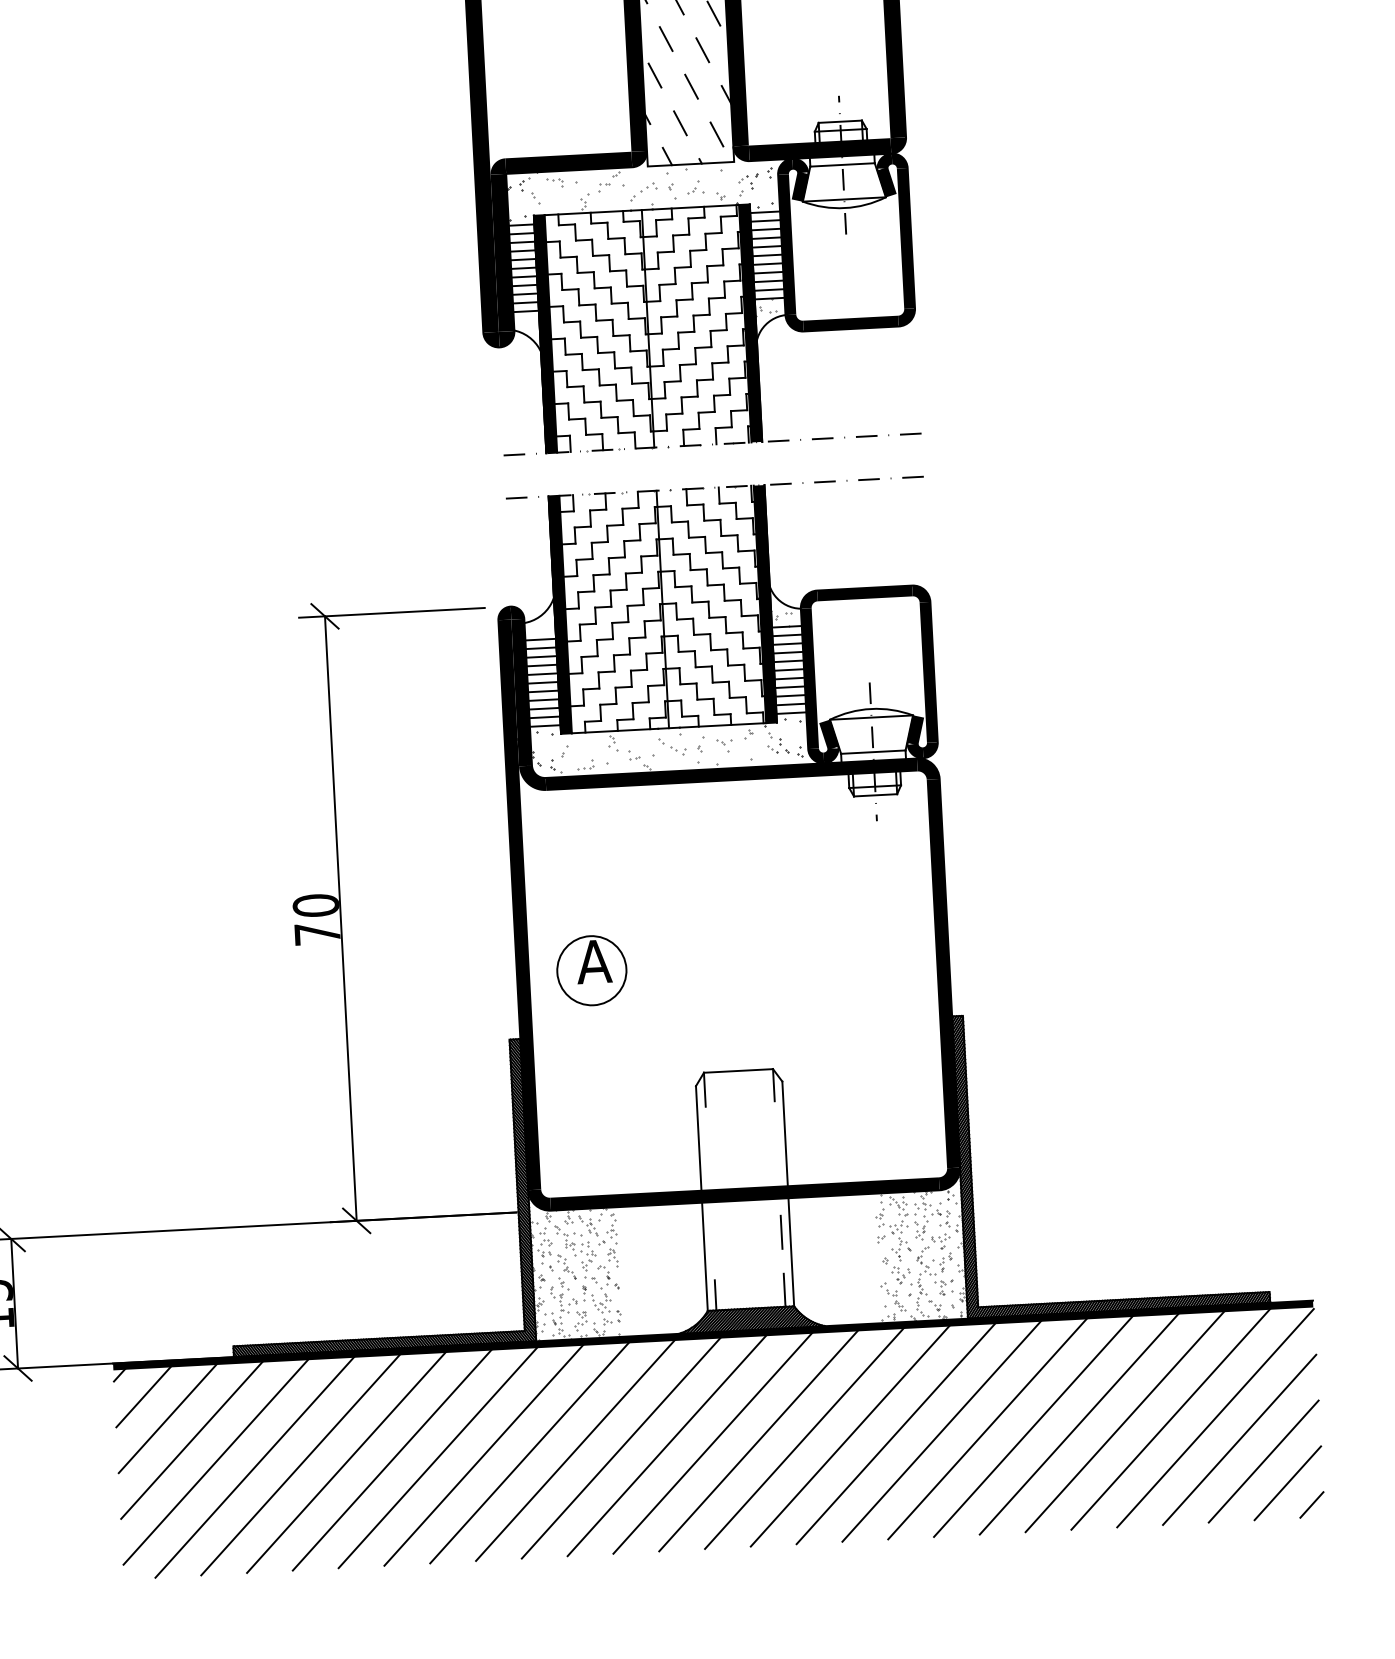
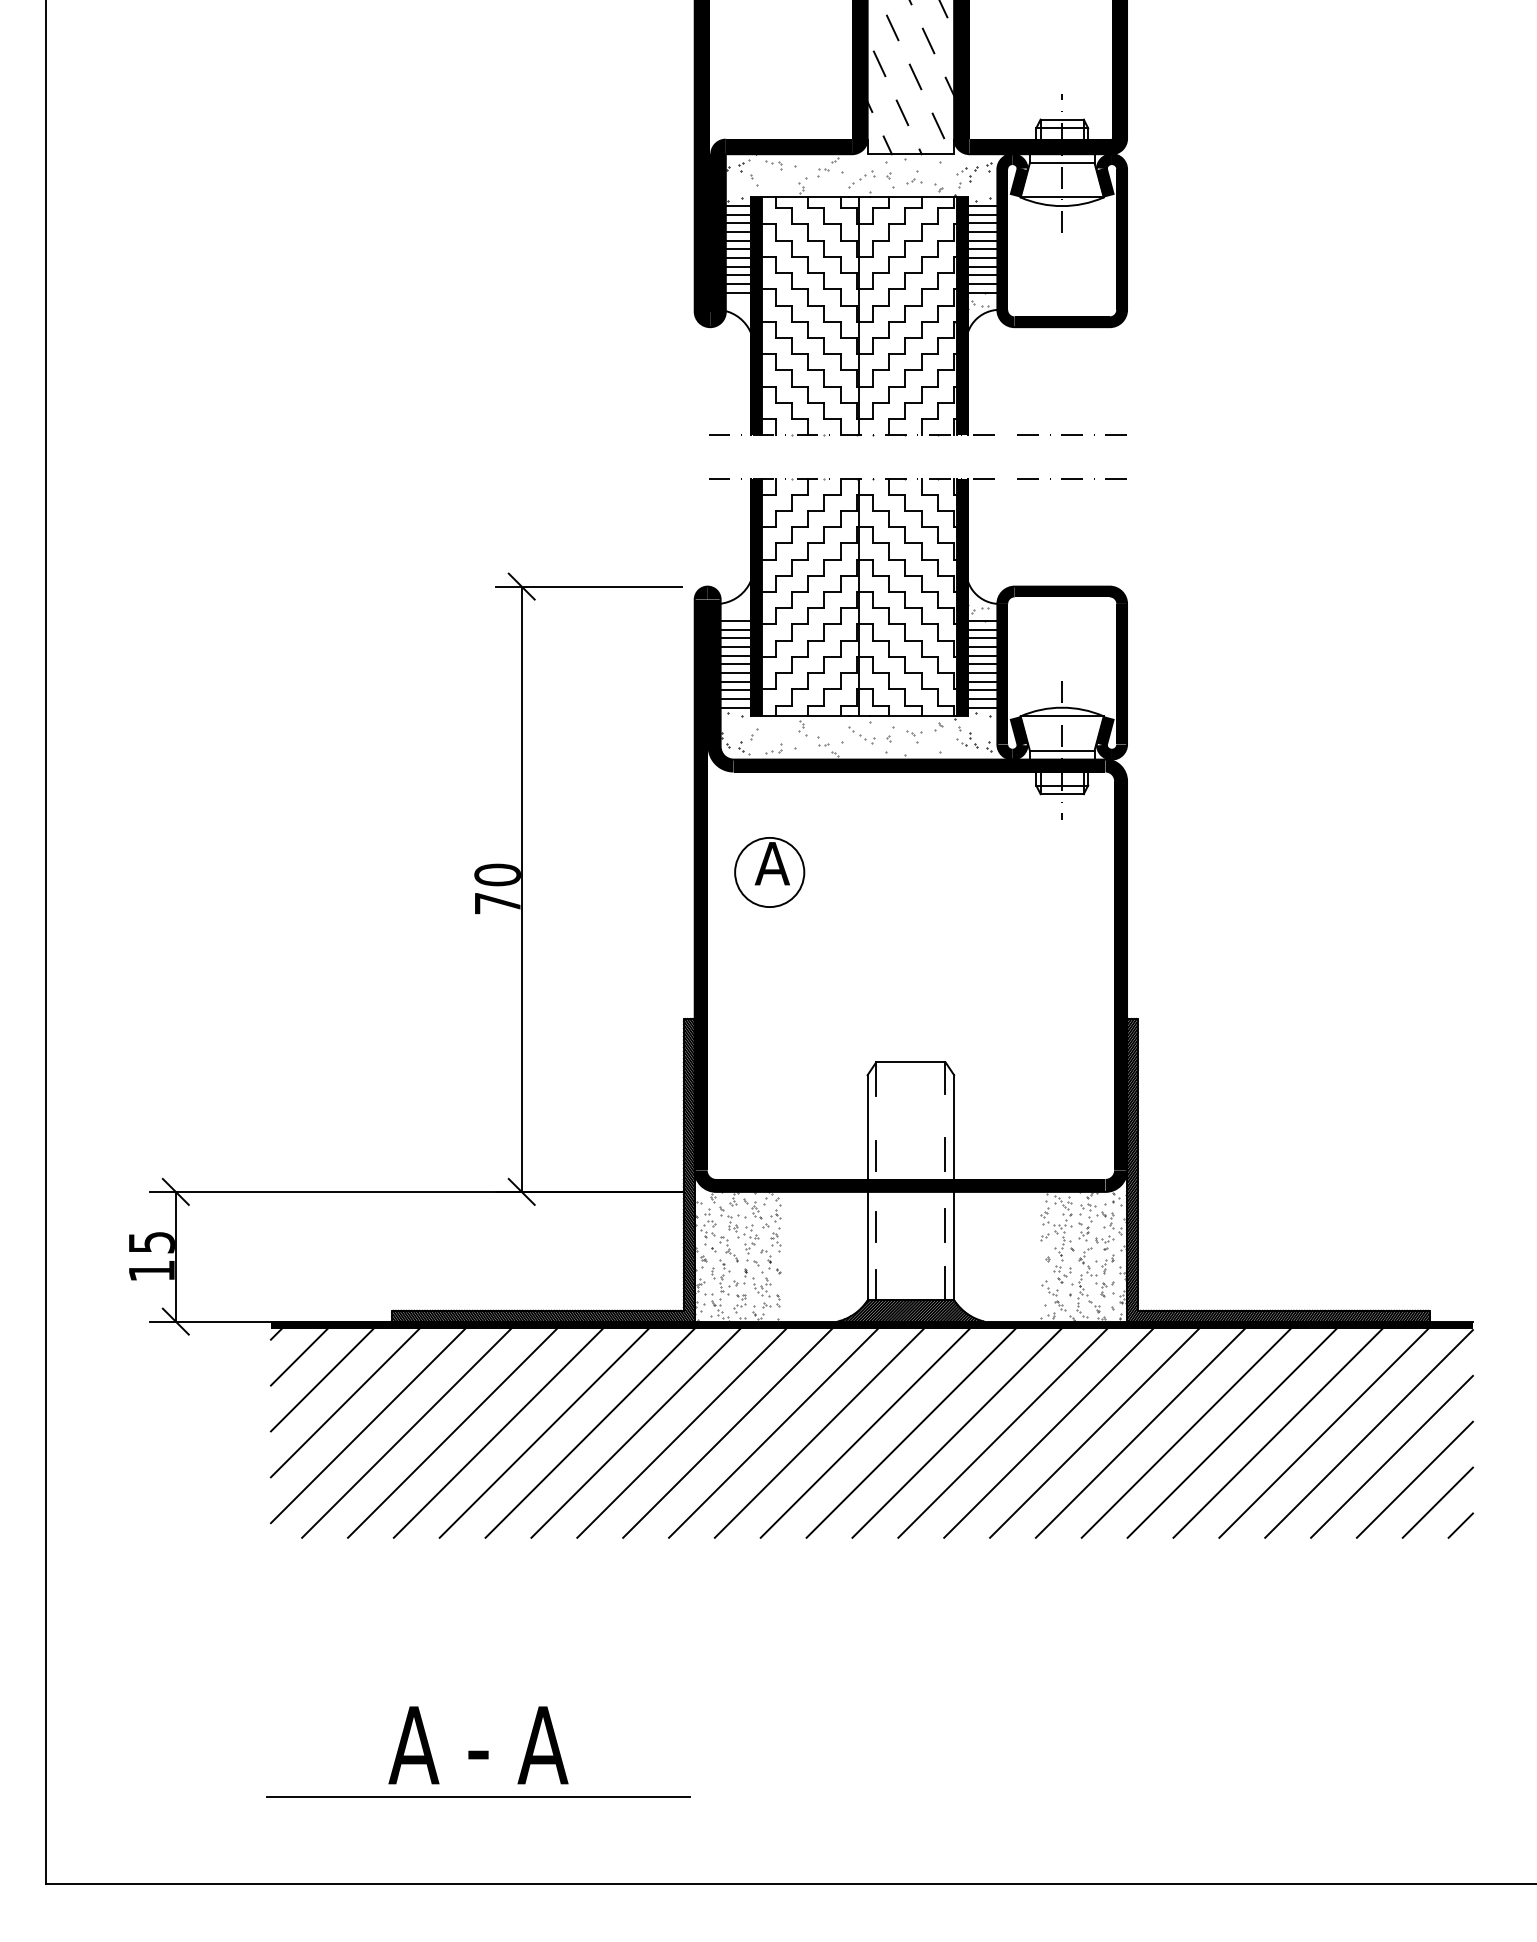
part: (591, 970) -> (769, 872), moved
line: (777, 1160) -> (945, 1153), added
line: (709, 1165) -> (876, 1155), added
line: (712, 1236) -> (876, 1226), added

